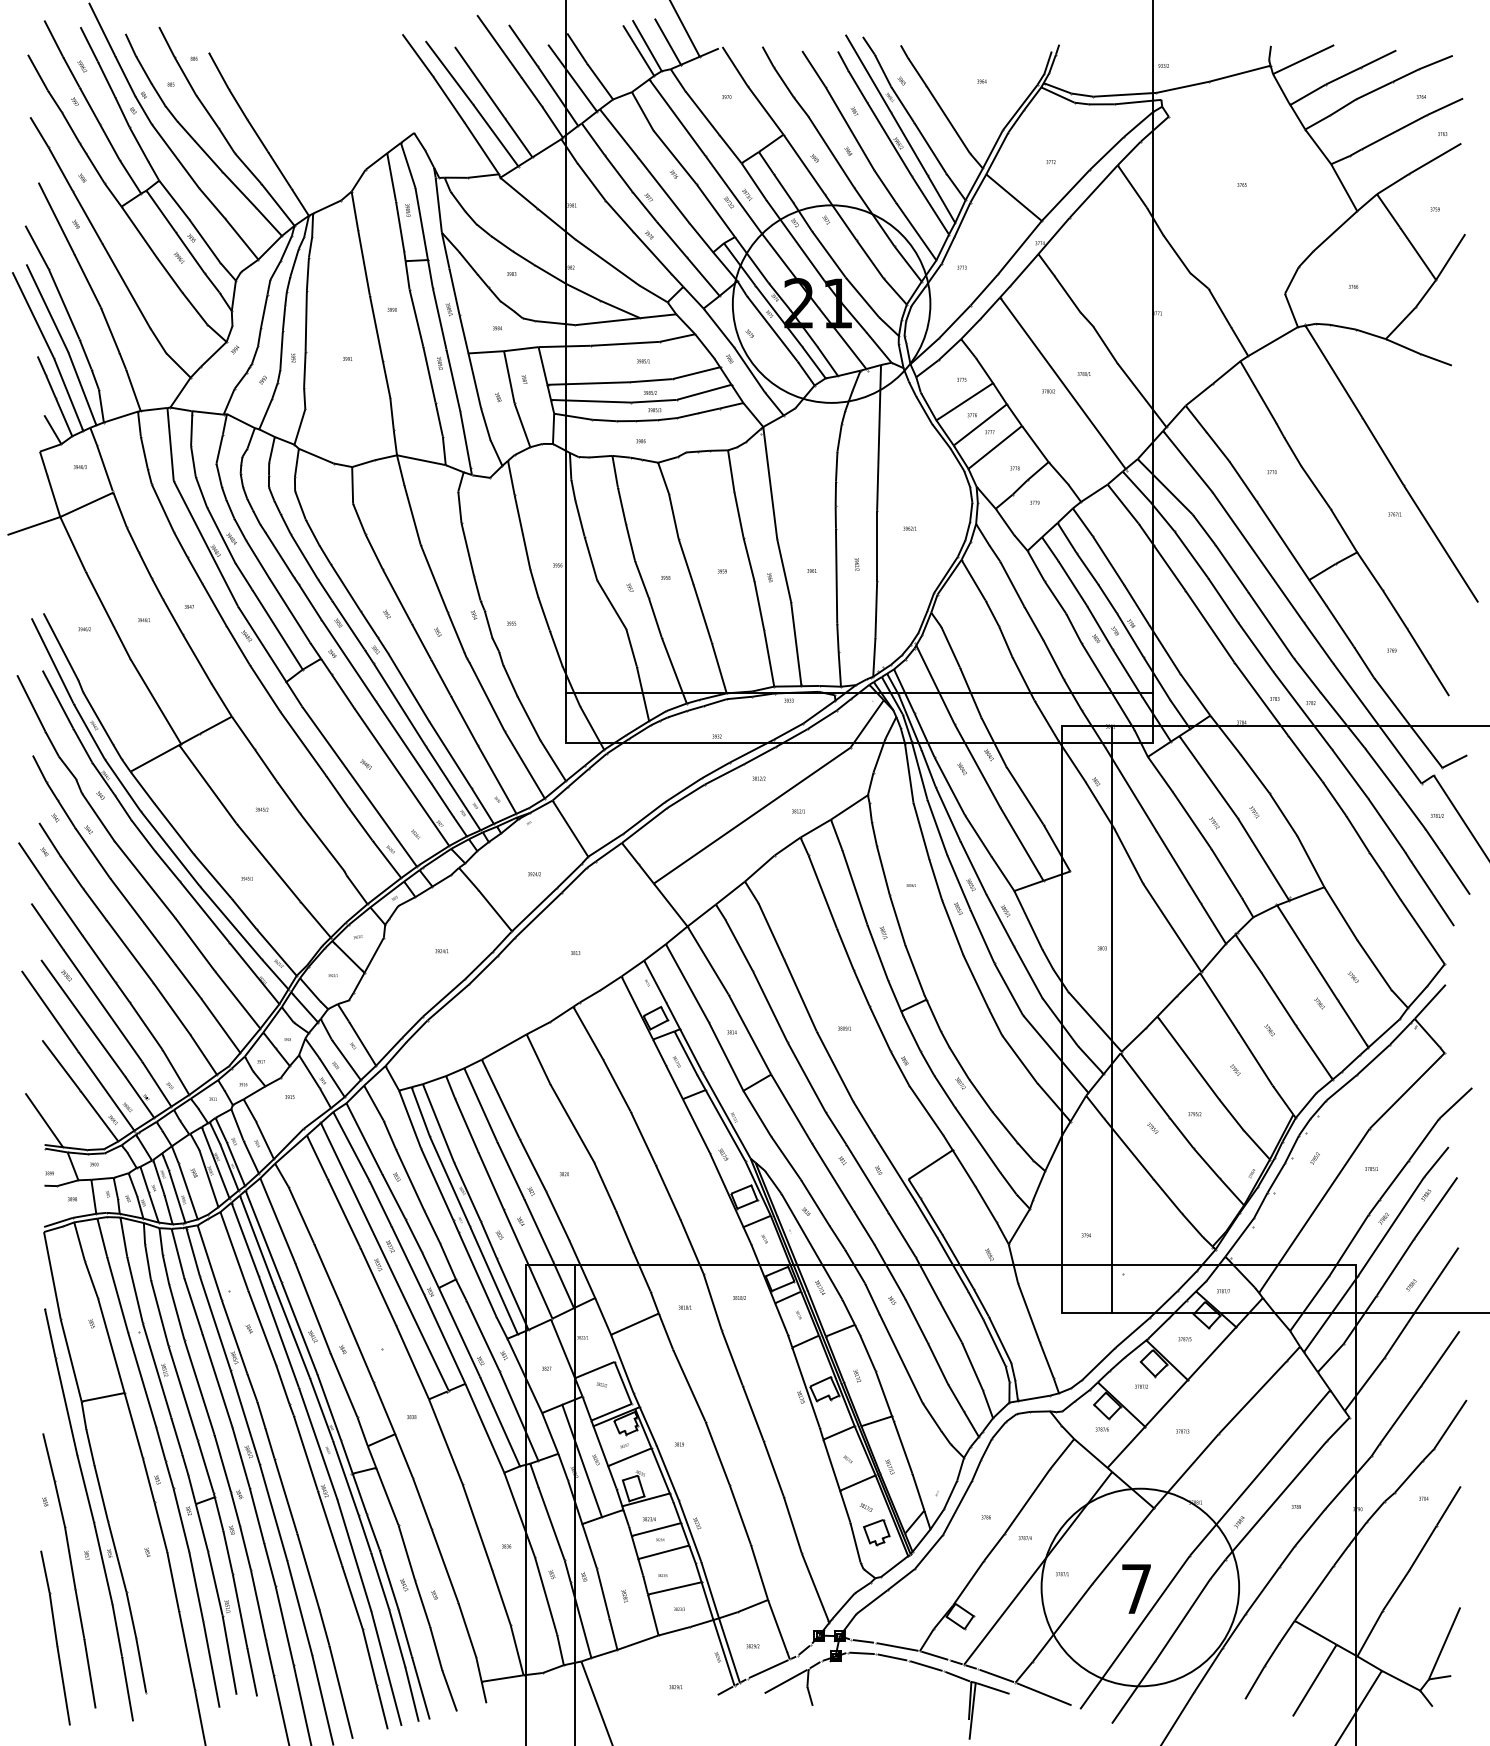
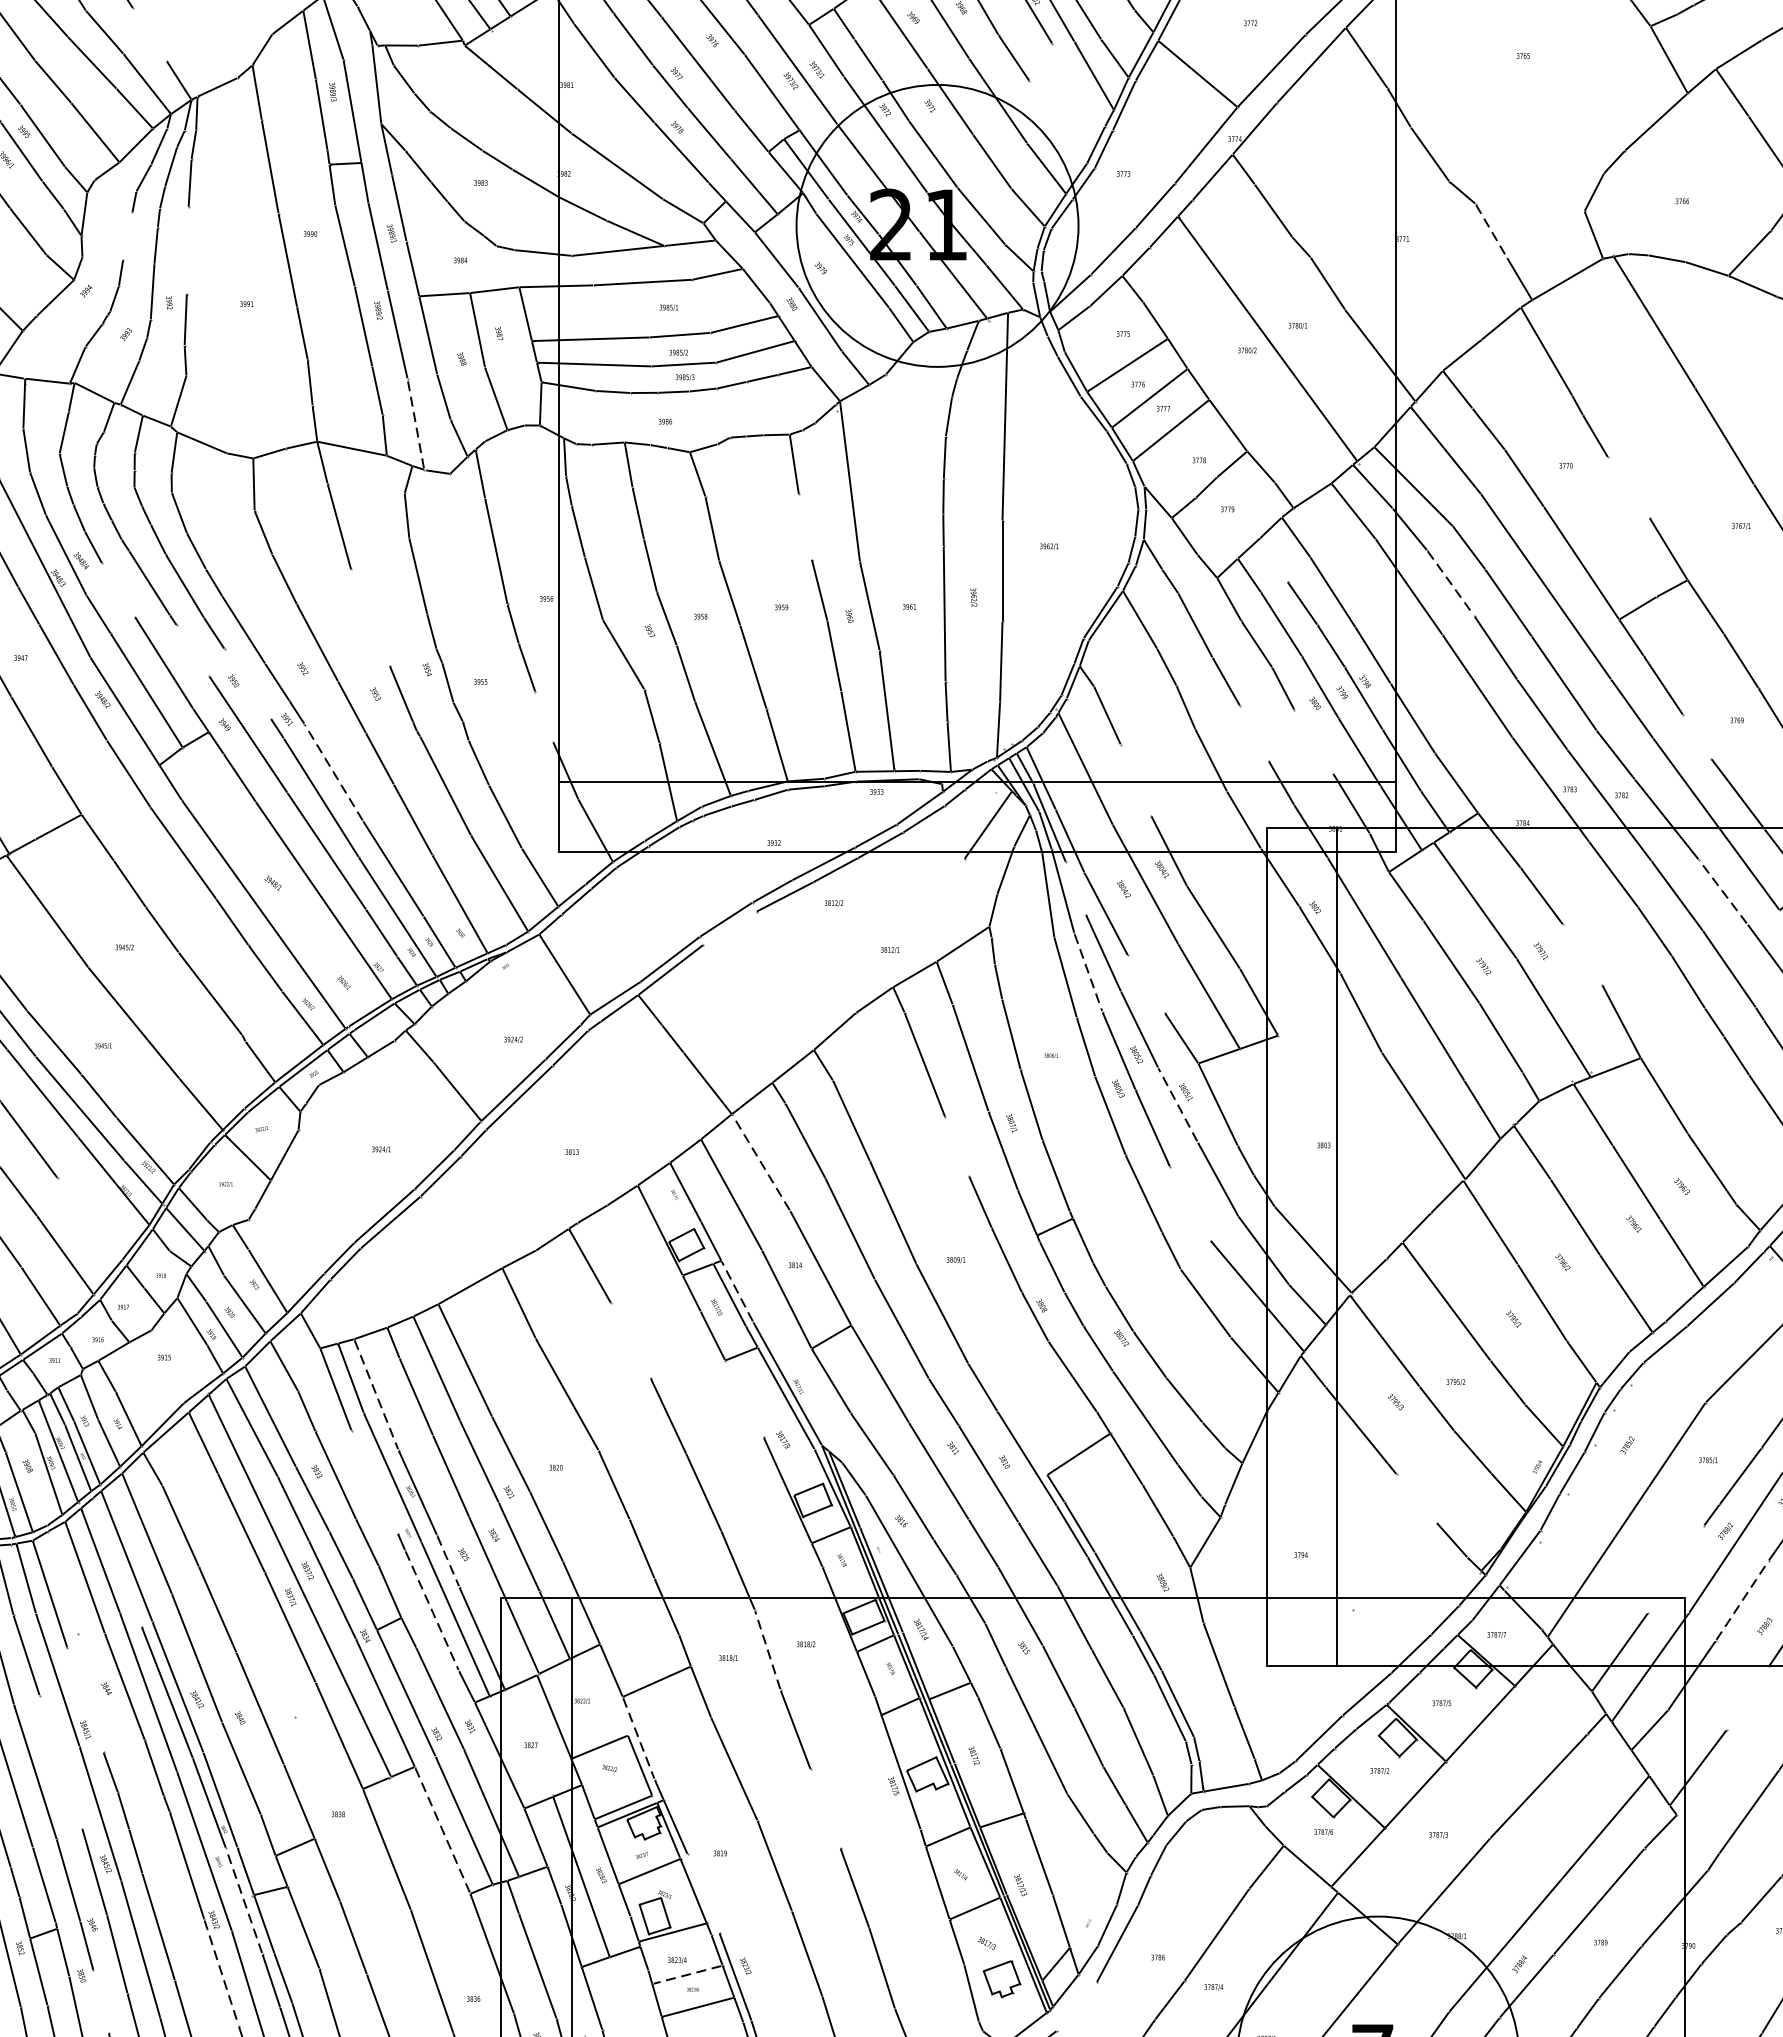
line: (279, 169) -> (149, 33), removed
line: (930, 205) -> (1078, 85), removed
line: (915, 231) -> (1057, 122), removed
line: (1219, 308) -> (1491, 232), solid -> dashed
line: (264, 311) -> (128, 236), removed
line: (305, 320) -> (186, 249), removed
line: (466, 442) -> (416, 423), solid -> dashed
line: (1315, 487) -> (1628, 487), removed
line: (738, 514) -> (804, 526), removed
line: (1067, 537) -> (1274, 558), removed
line: (1191, 554) -> (1451, 583), solid -> dashed
line: (257, 559) -> (118, 590), removed
line: (434, 578) -> (370, 617), removed
line: (309, 601) -> (192, 650), removed
line: (348, 624) -> (248, 683), removed
line: (556, 648) -> (544, 717), removed
line: (1053, 659) -> (1254, 733), removed
line: (1363, 661) -> (1696, 735), removed
line: (1095, 665) -> (1314, 741), removed
line: (408, 687) -> (333, 773), solid -> dashed
line: (970, 692) -> (1135, 780), removed
line: (928, 767) -> (1075, 887), removed
line: (1382, 770) -> (1723, 891), solid -> dashed
line: (685, 796) -> (729, 928), removed
line: (1283, 814) -> (1582, 954), removed
line: (751, 815) -> (823, 955), removed
line: (937, 827) -> (1088, 972), solid -> dashed
line: (977, 835) -> (1145, 984), removed
line: (1000, 920) -> (1178, 1105), solid -> dashed
line: (845, 949) -> (957, 1146), removed
line: (708, 960) -> (761, 1162), solid -> dashed
line: (1008, 989) -> (1189, 1204), removed
line: (237, 999) -> (89, 1218), removed
line: (691, 1050) -> (737, 1291), solid -> dashed
line: (616, 1084) -> (630, 1339), removed
line: (438, 1123) -> (376, 1395), solid -> dashed
line: (696, 1126) -> (744, 1399), removed
line: (437, 1184) -> (375, 1482), removed
line: (1166, 1195) -> (1415, 1498), removed
line: (488, 1239) -> (447, 1560), solid -> dashed
line: (256, 1240) -> (116, 1562), removed
line: (1348, 1245) -> (1675, 1569), removed
line: (1395, 1267) -> (1742, 1600), solid -> dashed
line: (477, 1274) -> (432, 1610), solid -> dashed
line: (712, 1302) -> (767, 1650), solid -> dashed
line: (1399, 1335) -> (1748, 1697), removed
line: (234, 1336) -> (85, 1699), removed
line: (622, 1364) -> (639, 1739), solid -> dashed
line: (217, 1380) -> (61, 1762), removed
line: (753, 1412) -> (826, 1807), removed
line: (484, 1428) -> (442, 1830), solid -> dashed
line: (667, 1472) -> (703, 1893), removed
line: (345, 1477) -> (243, 1900), solid -> dashed
line: (330, 1528) -> (222, 1973), solid -> dashed
line: (655, 1529) -> (686, 1974), solid -> dashed
line: (245, 1548) -> (101, 2001), removed
line: (928, 1551) -> (1075, 2006), removed

